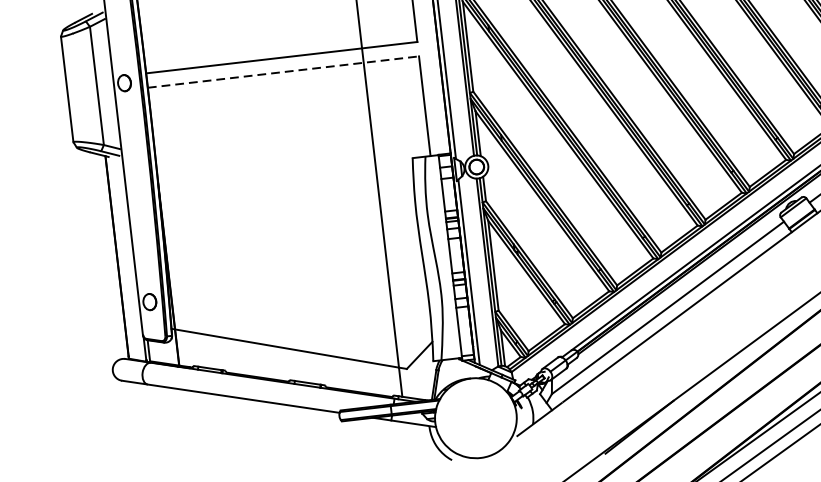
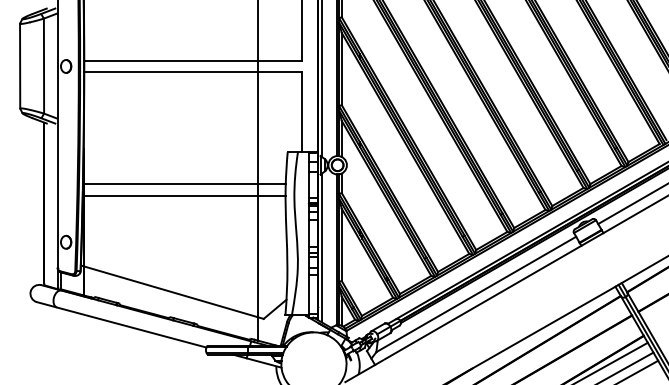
line: (283, 72) -> (193, 72), dashed -> solid
line: (288, 213) -> (184, 184), added
line: (289, 228) -> (183, 196), added

